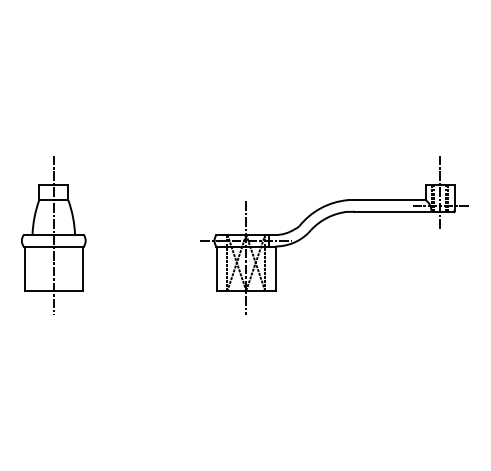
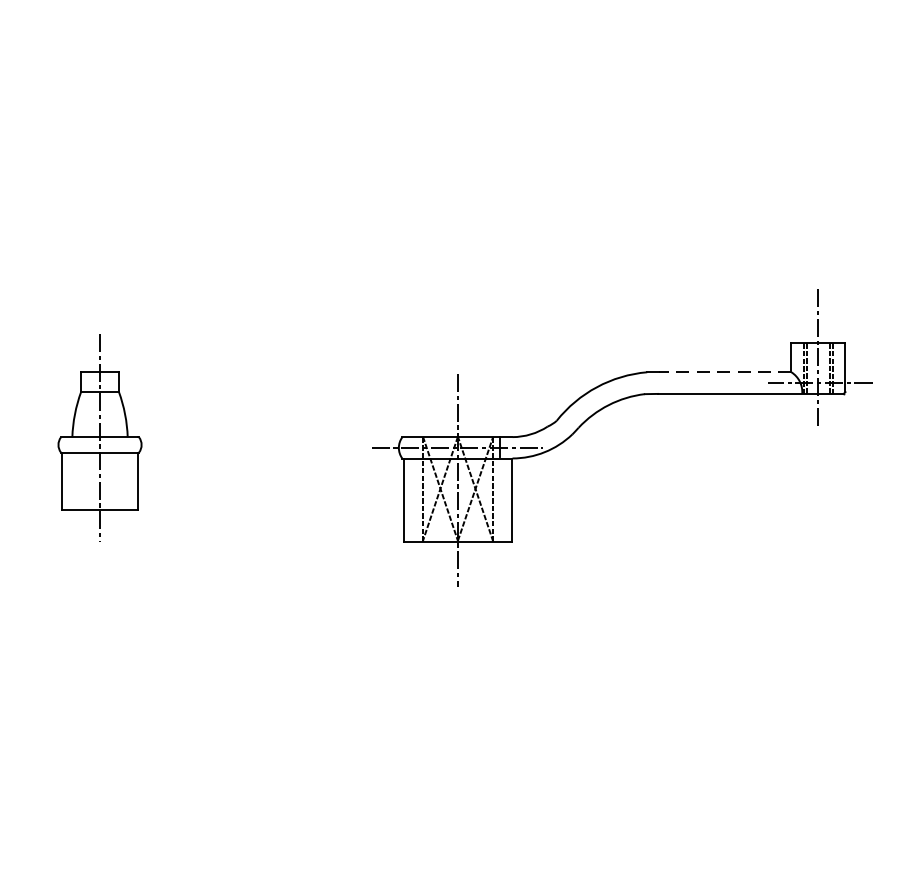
line: (390, 200) -> (726, 372), solid -> dashed
part: (53, 235) -> (99, 438), size x0.7

